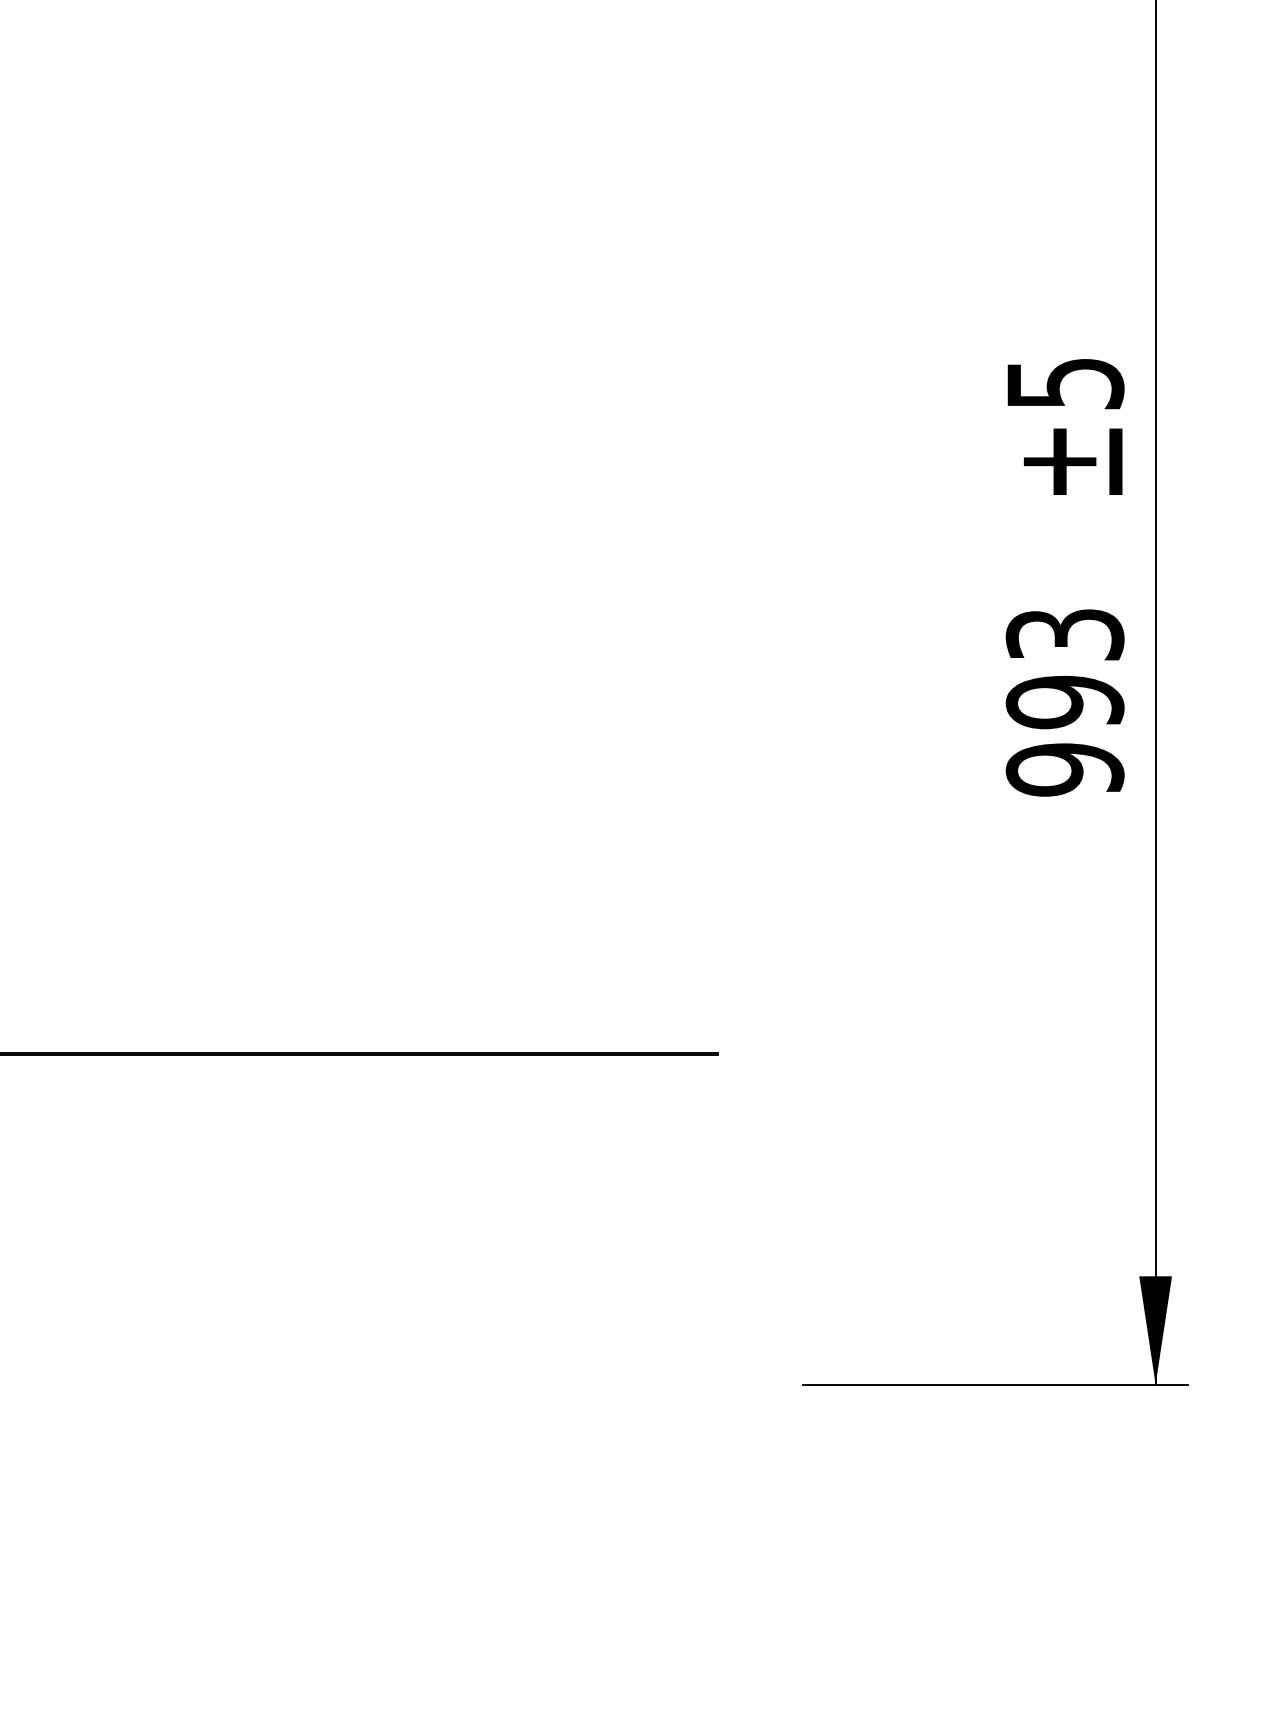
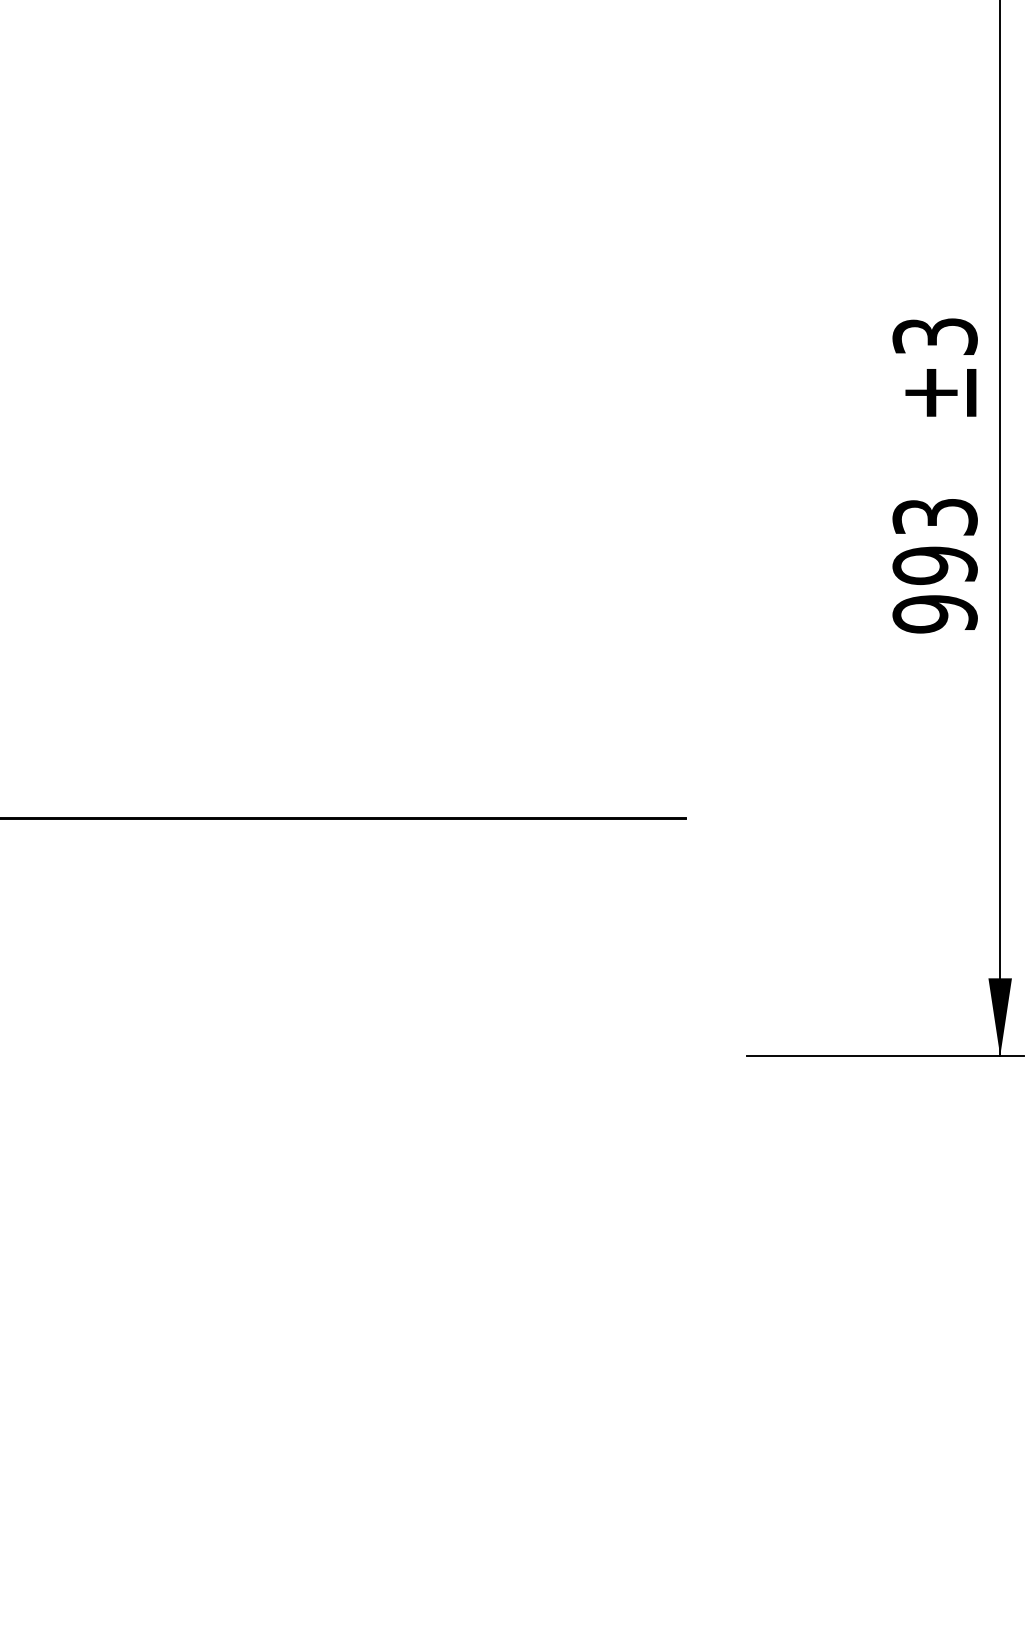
text: (1064, 383) -> (934, 336), ±5 -> ±3

